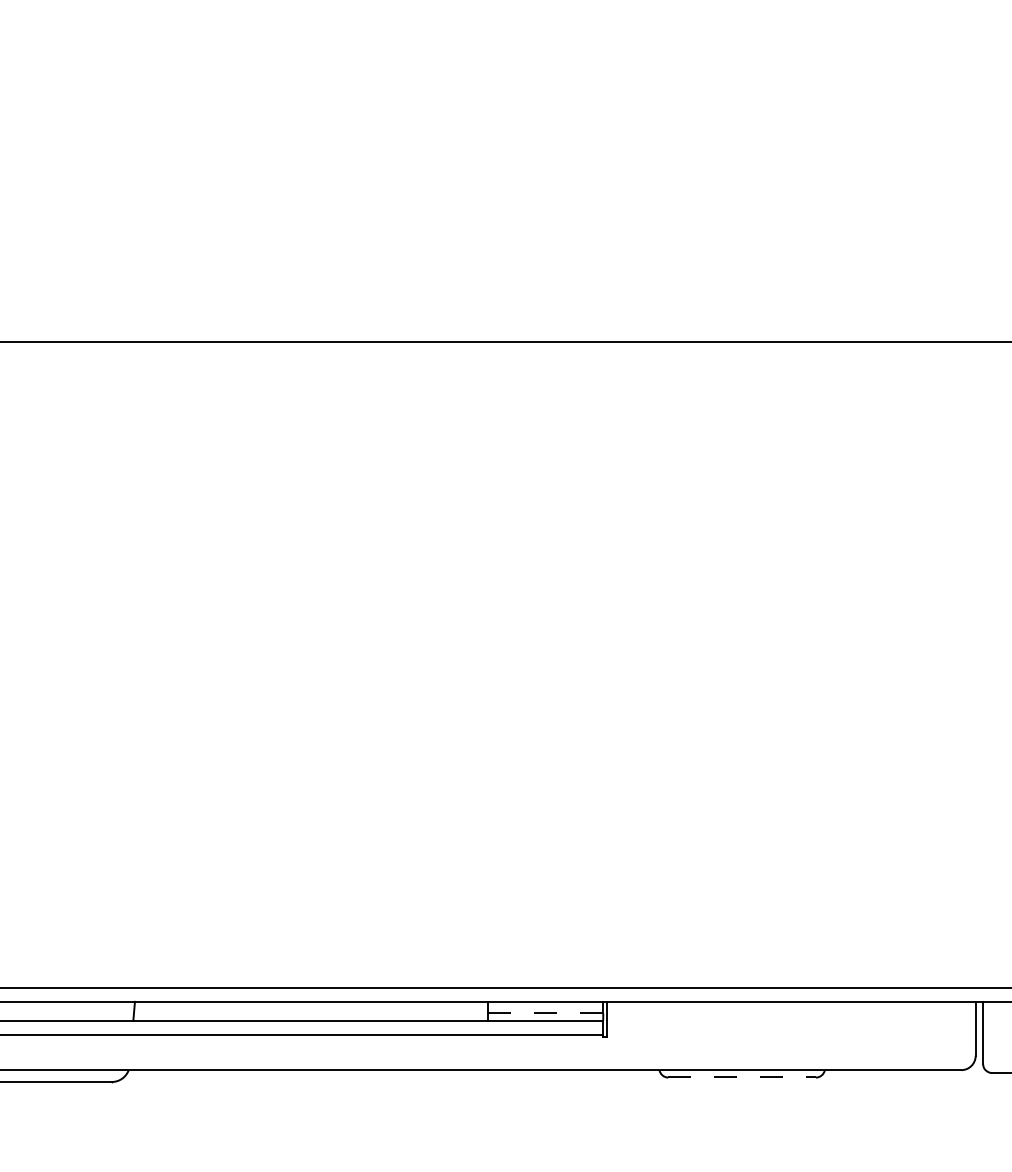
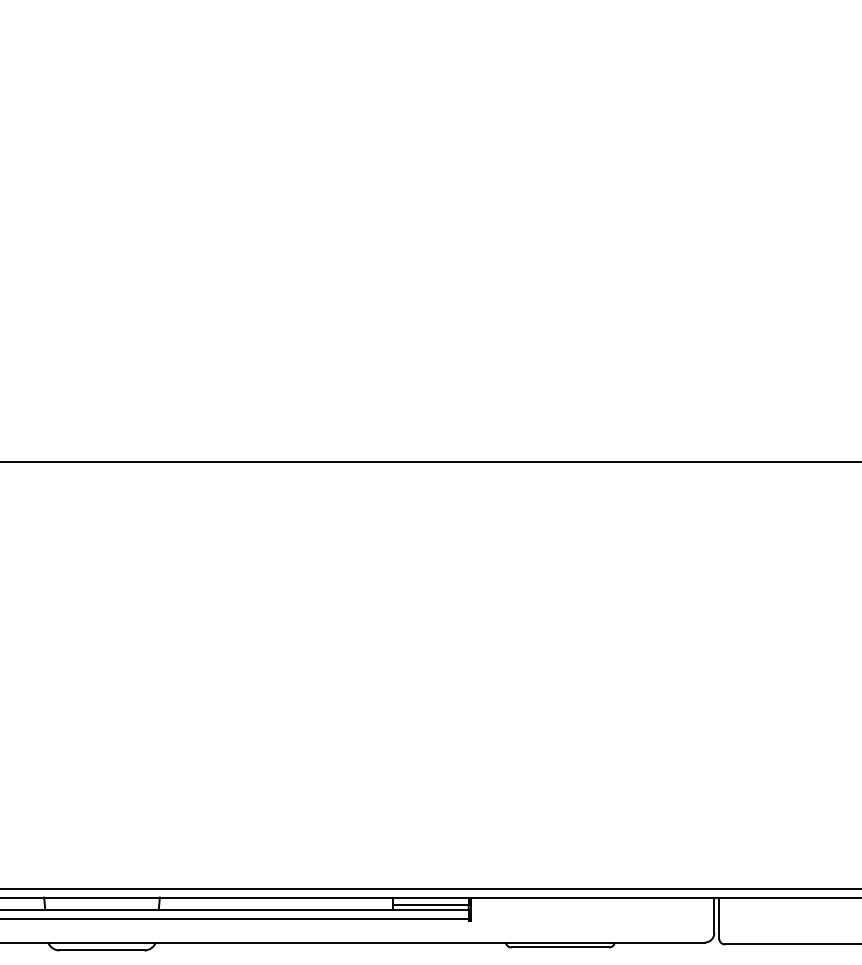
line: (545, 1013) -> (430, 905), dashed -> solid
line: (742, 1077) -> (560, 947), dashed -> solid

